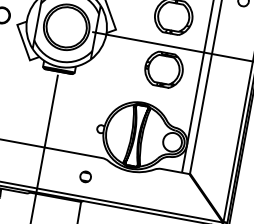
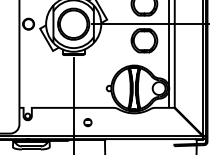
part: (85, 176) -> (87, 122), moved

